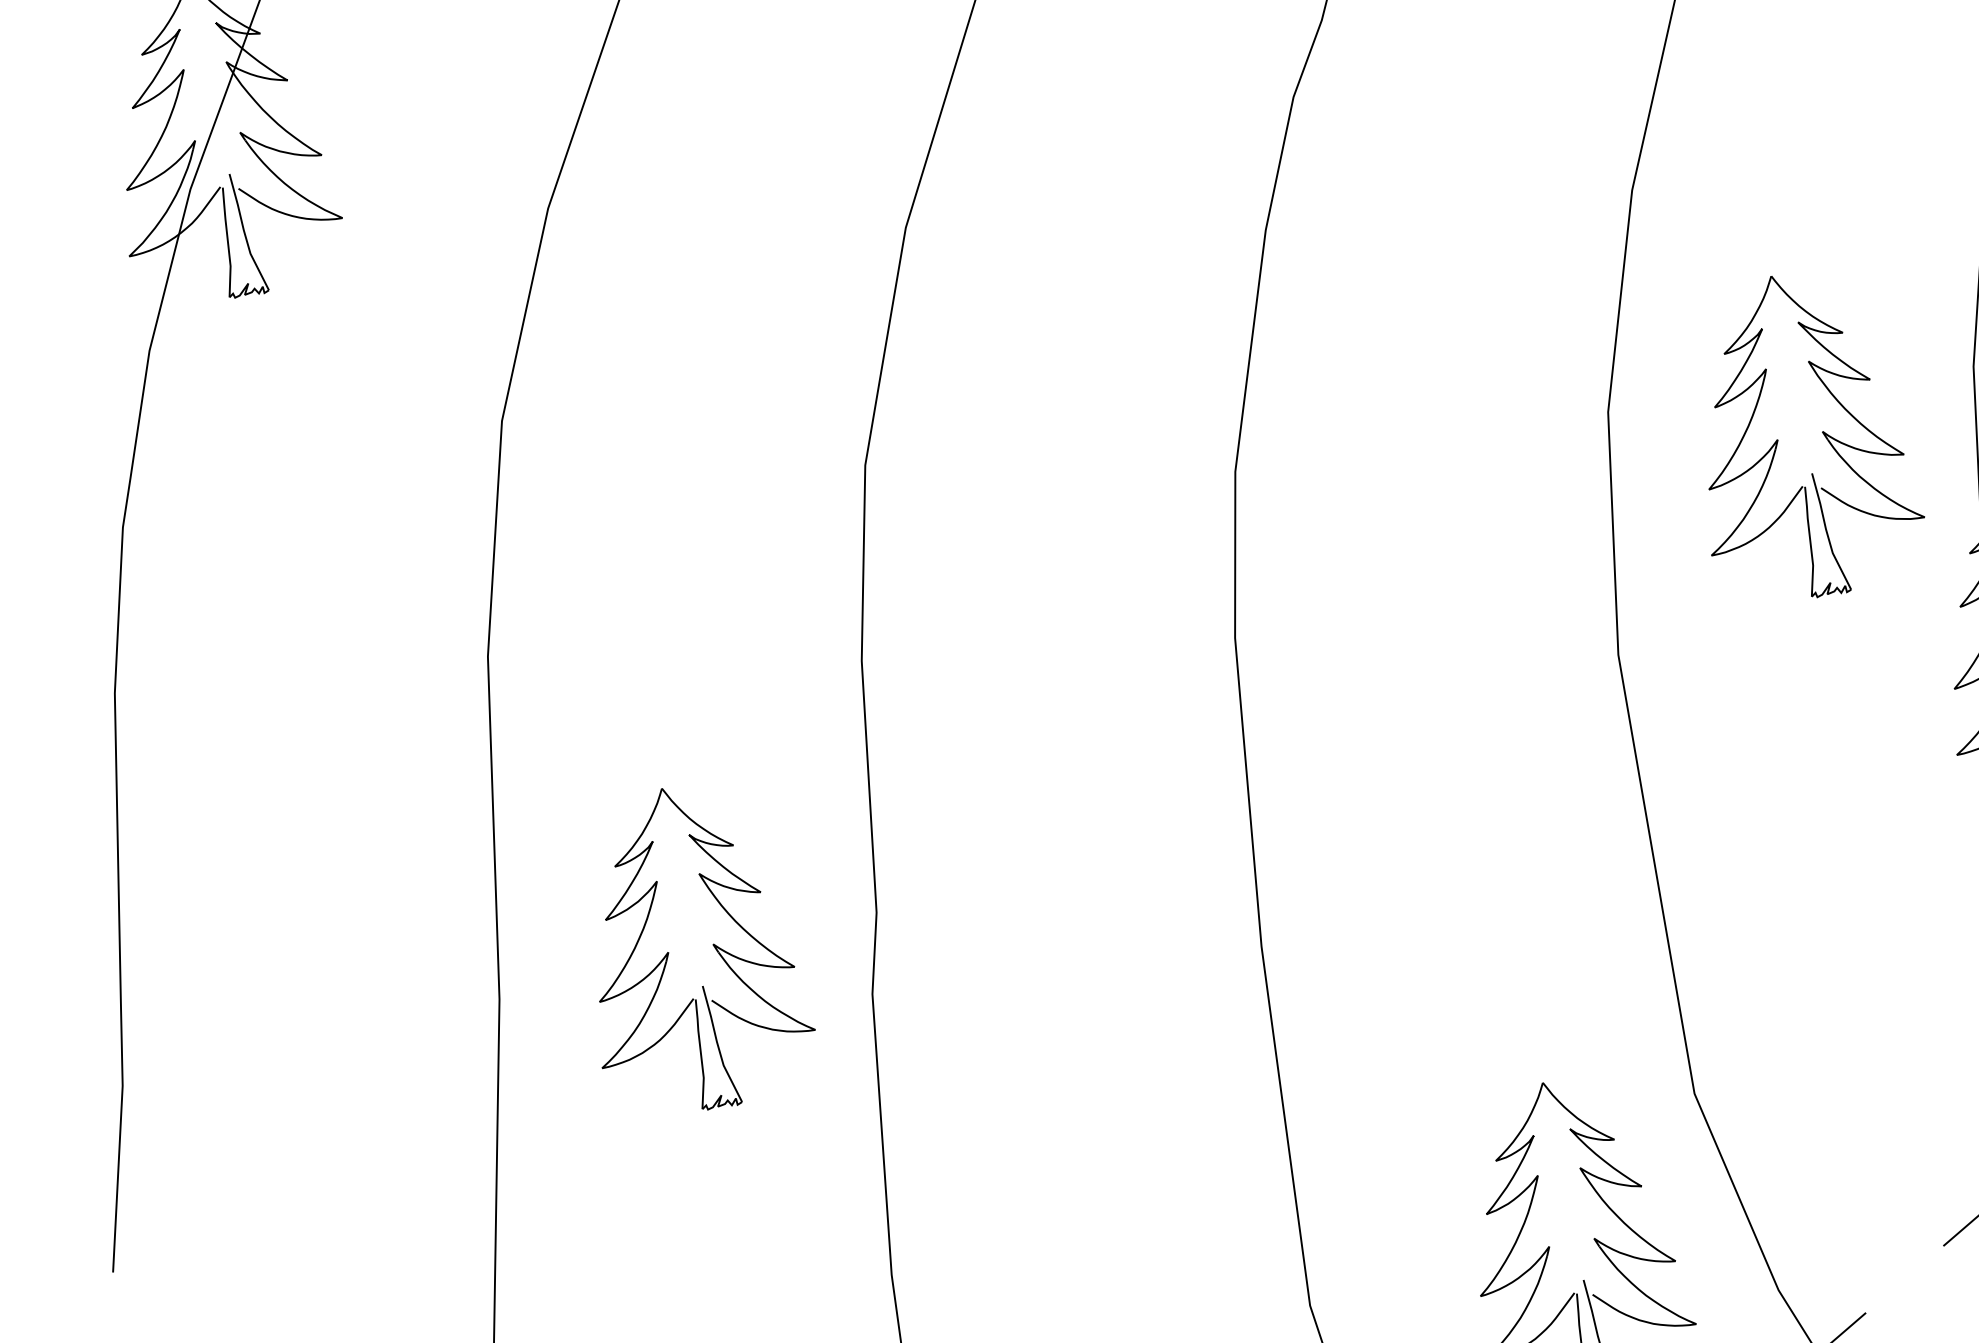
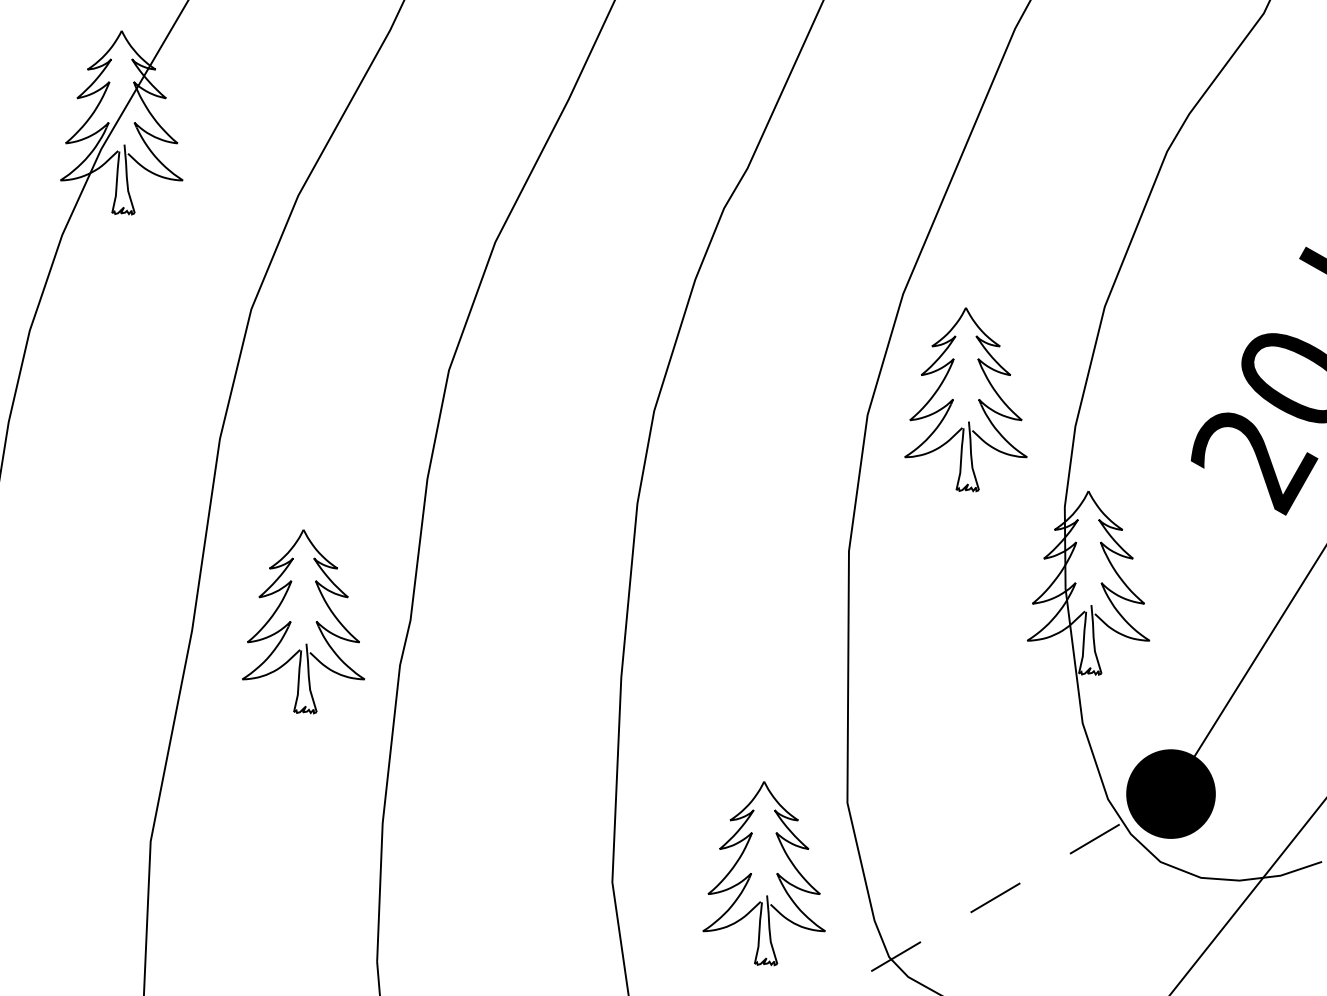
part: (1778, 439) -> (953, 399), moved

